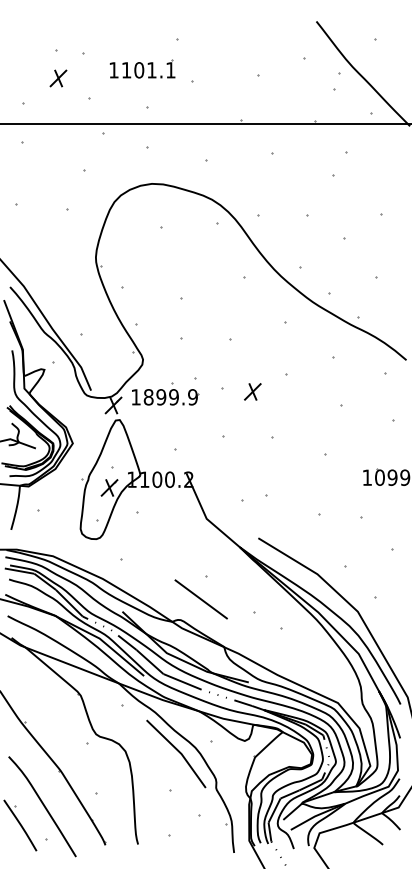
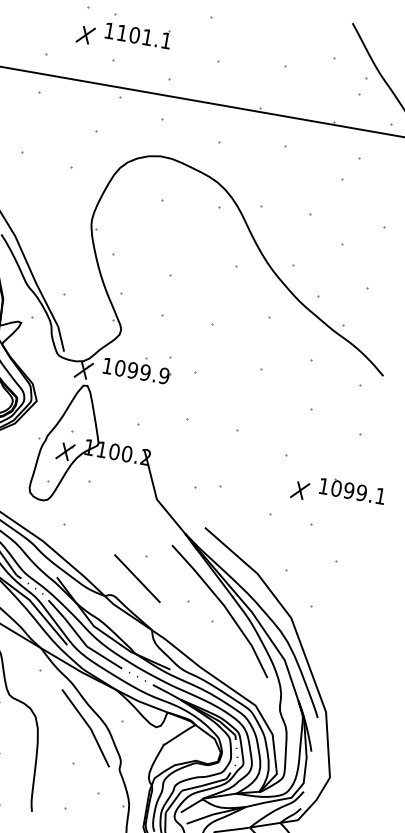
part: (142, 68) -> (138, 34), moved
part: (252, 391) -> (299, 490), moved
text: (148, 397) -> (120, 368), 1899.9 -> 1099.9
line: (291, 613) -> (224, 608), added

